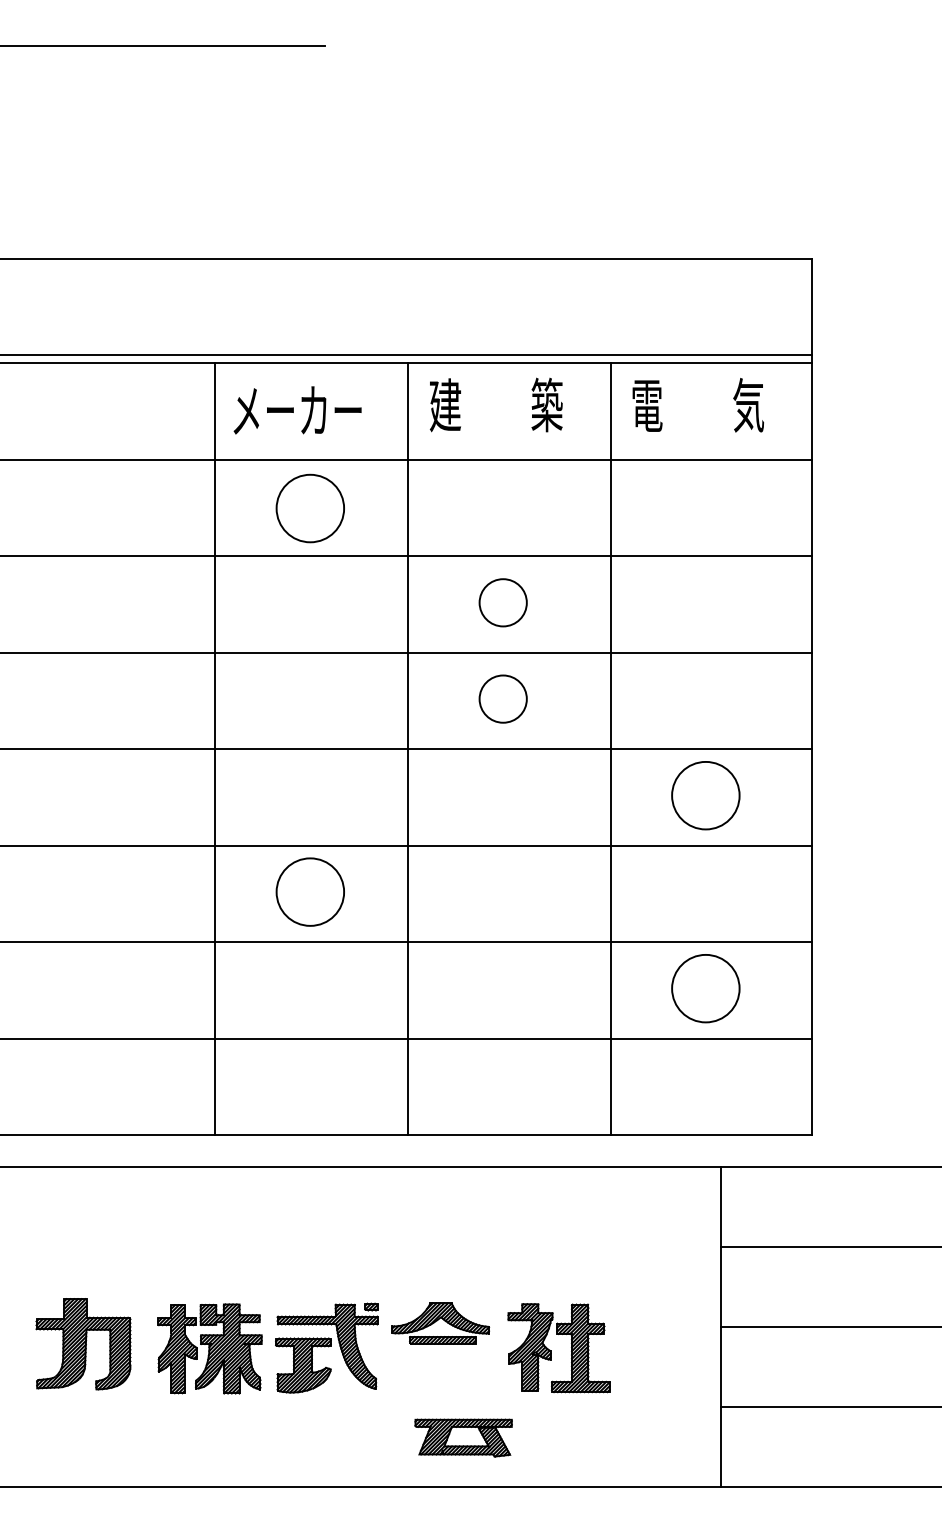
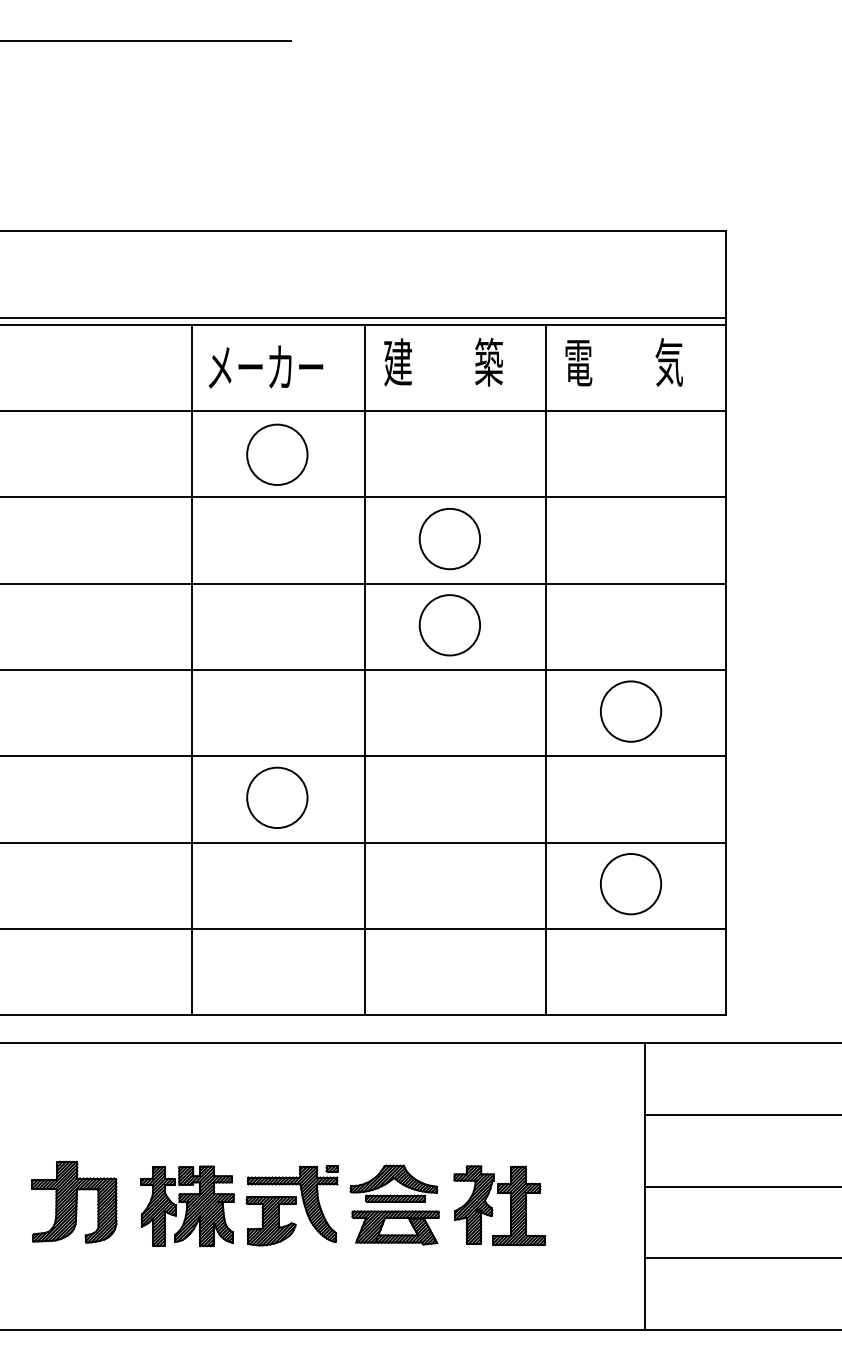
circle: (502, 602) -> (449, 538), size x1.43
circle: (502, 698) -> (449, 624), size x1.43
part: (463, 1437) -> (395, 1227), moved

